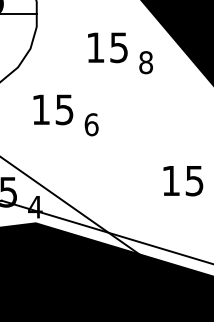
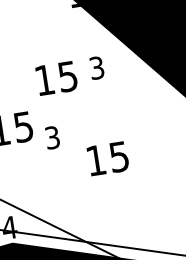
text: (107, 47) -> (56, 78), moved
text: (145, 62) -> (96, 67), 8 -> 3
text: (91, 124) -> (52, 137), 6 -> 3
text: (183, 181) -> (108, 159), moved

